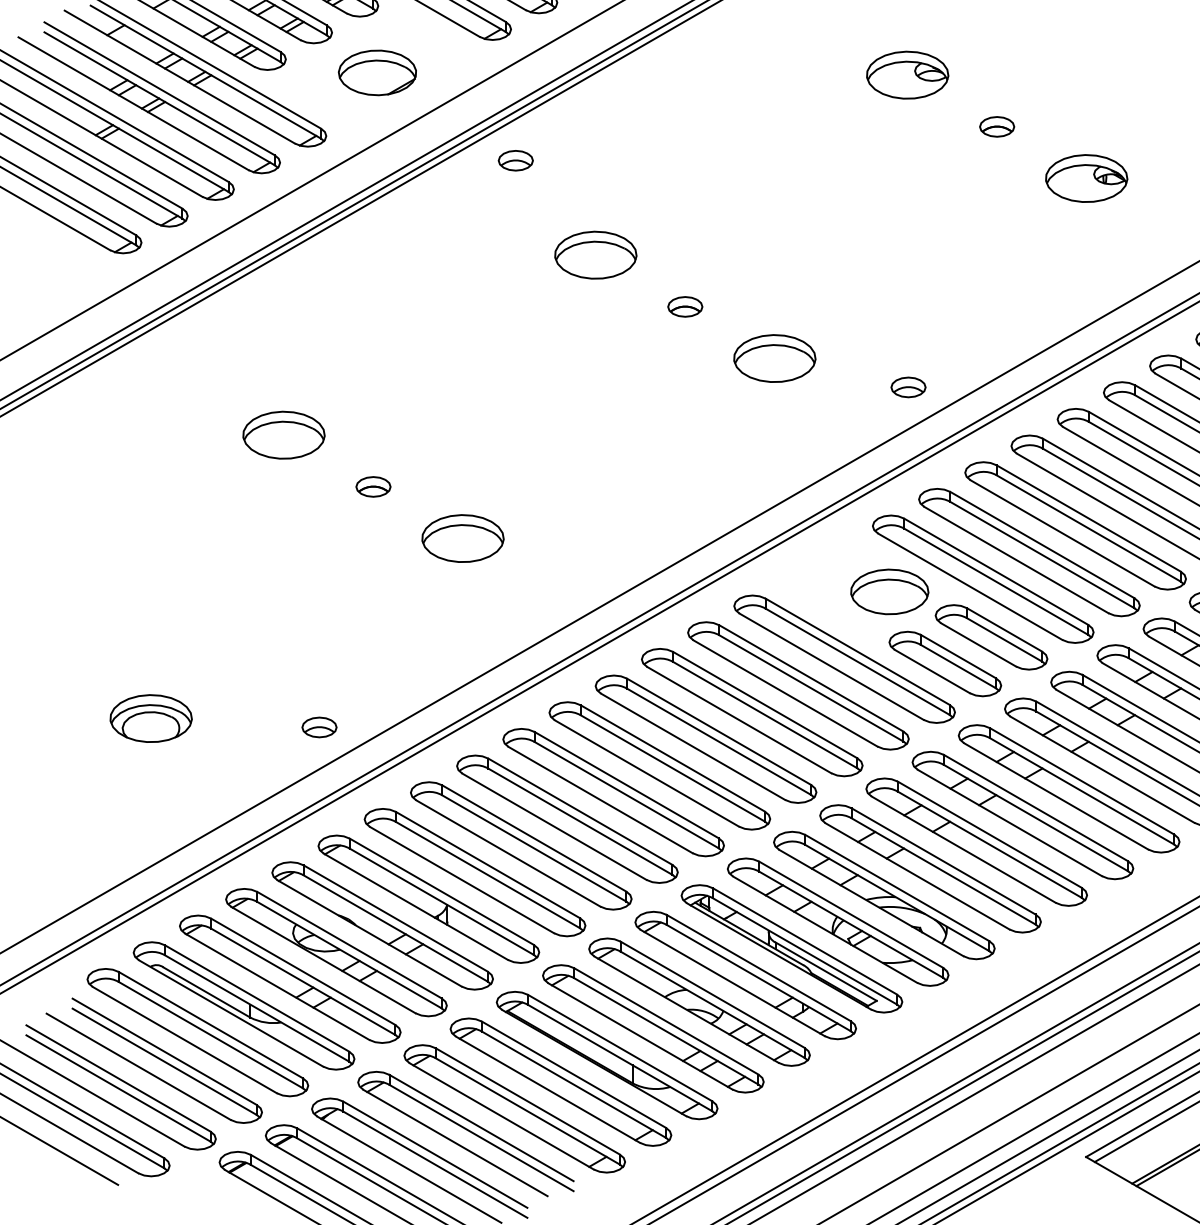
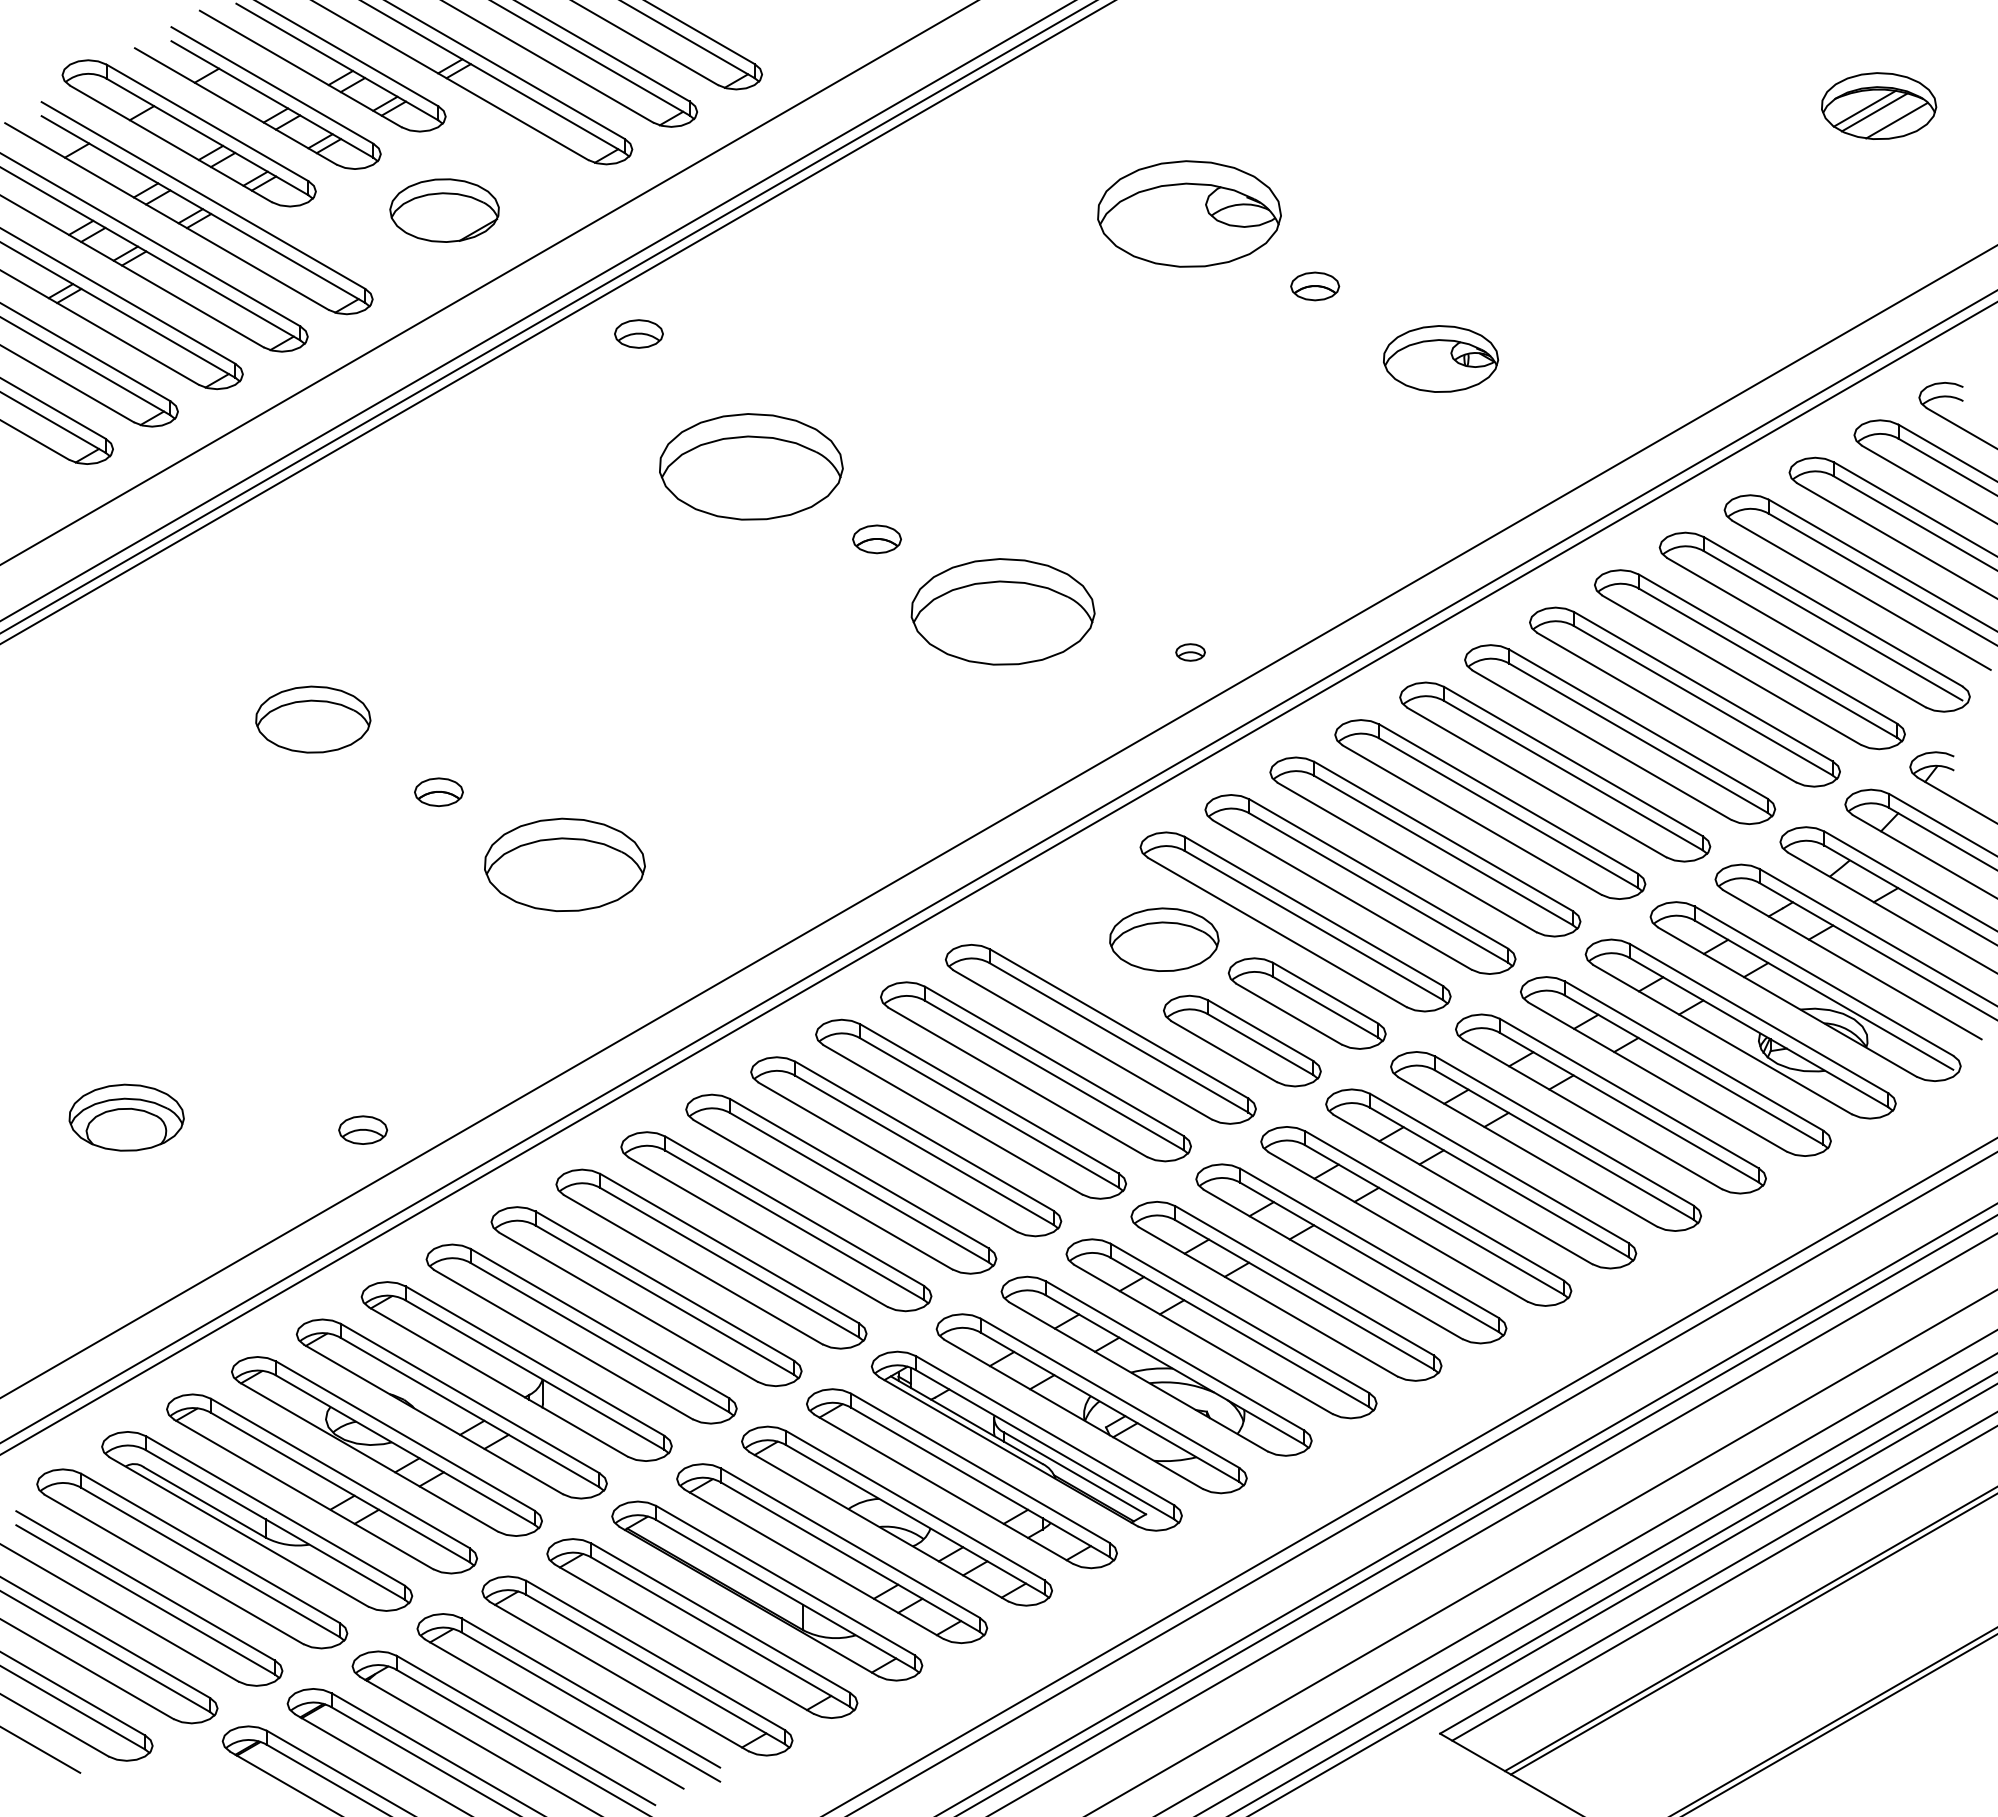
part: (907, 74) -> (1189, 213), size x1.6
part: (595, 255) -> (751, 466), size x1.6
part: (774, 358) -> (1002, 611), size x1.6
part: (908, 387) -> (1190, 652), size x0.6
part: (462, 538) -> (564, 864), size x1.4

